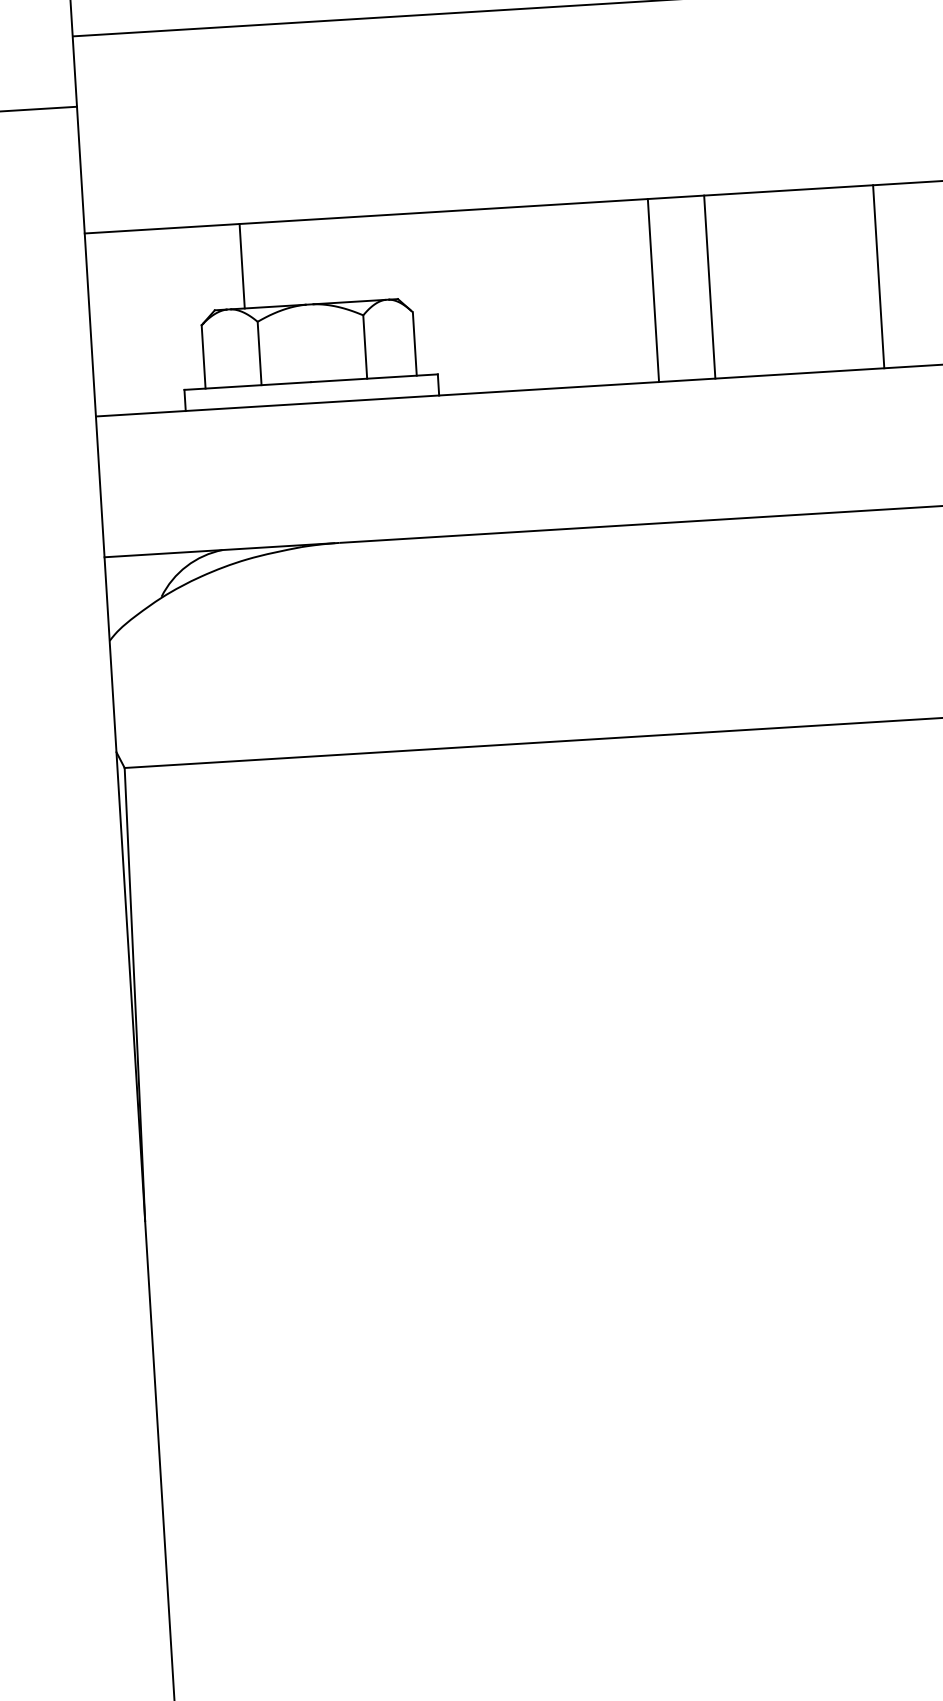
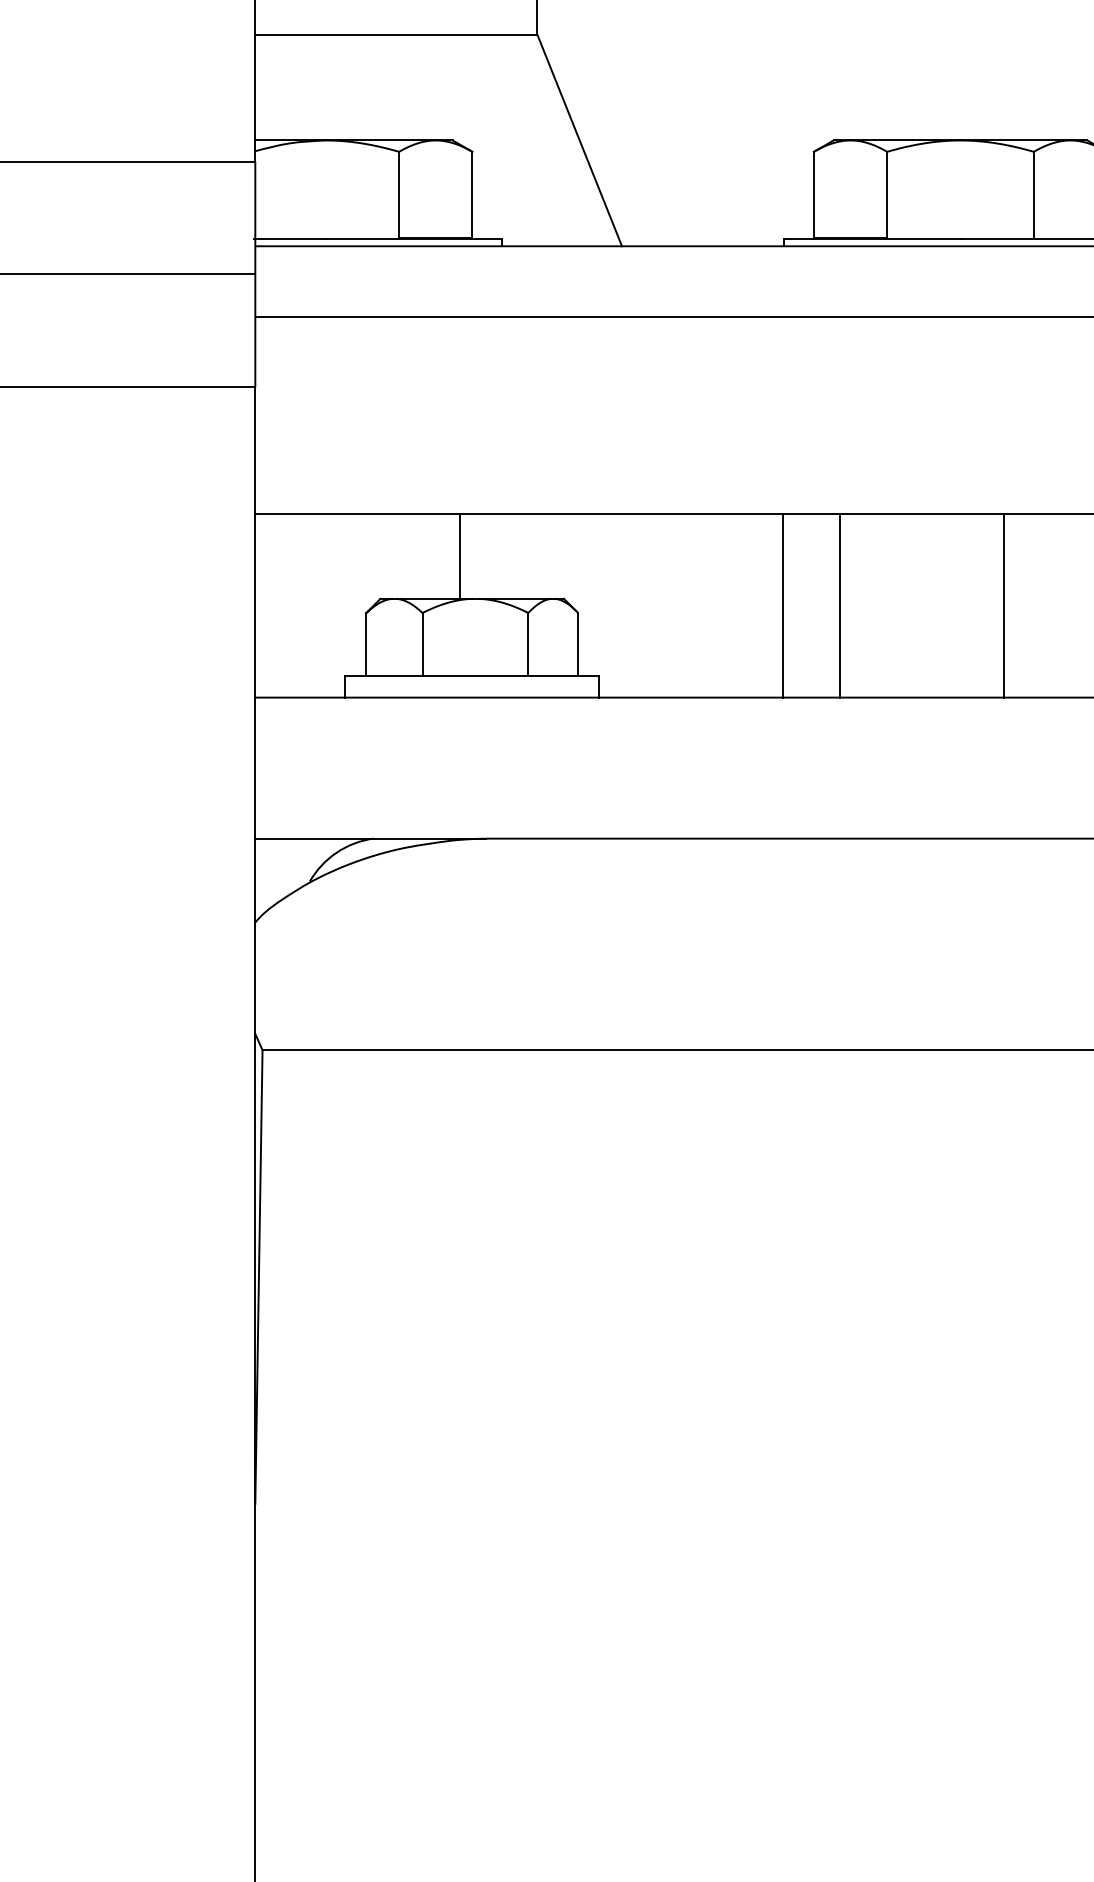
line: (242, 266) -> (460, 556), moved
line: (879, 276) -> (1004, 605), moved
line: (709, 286) -> (839, 605), moved
line: (653, 290) -> (783, 605), moved

